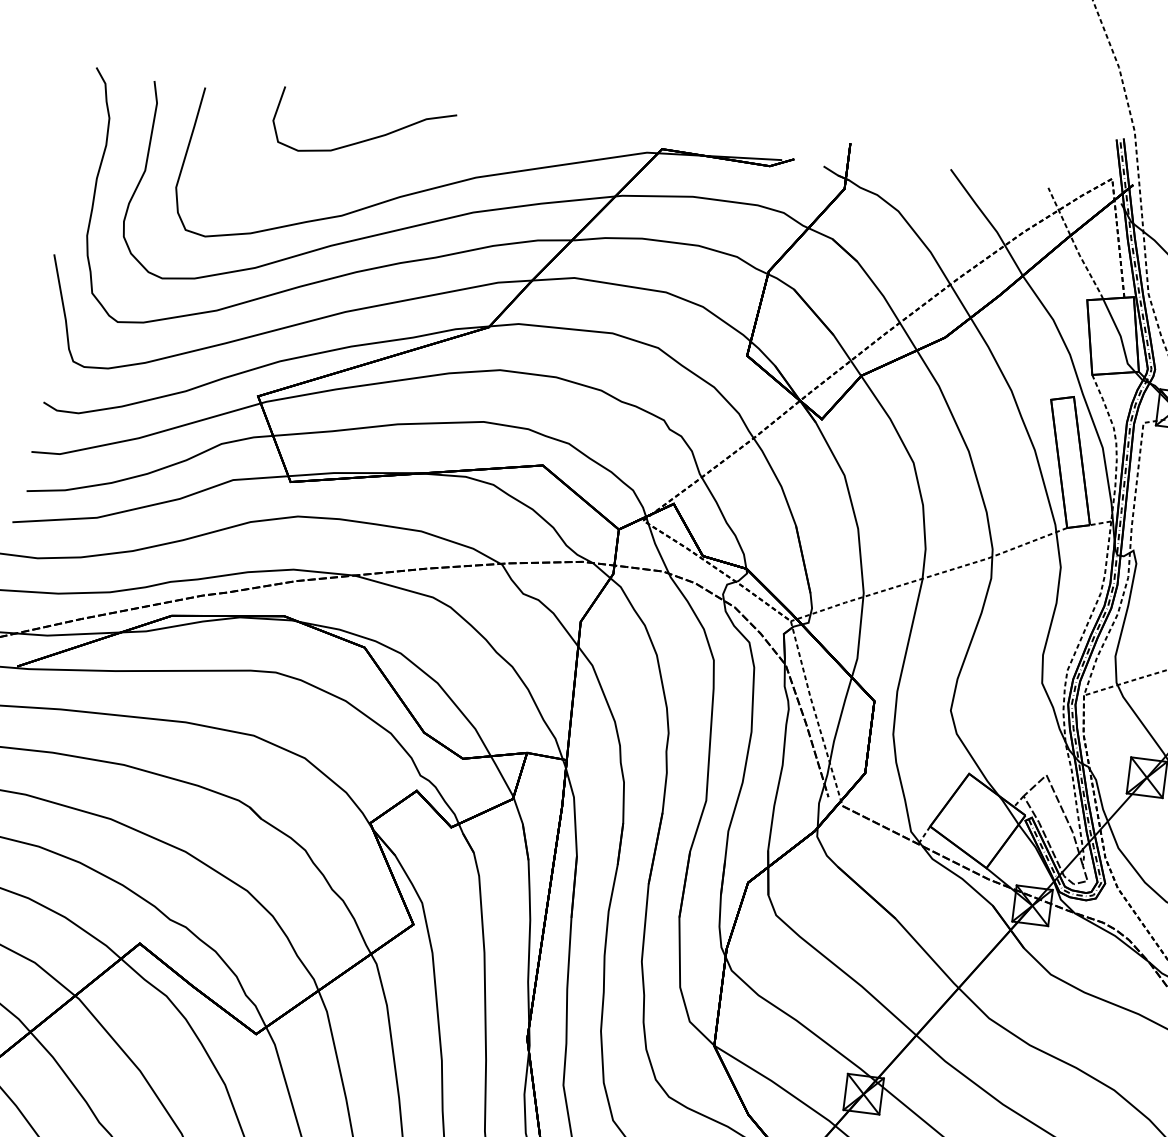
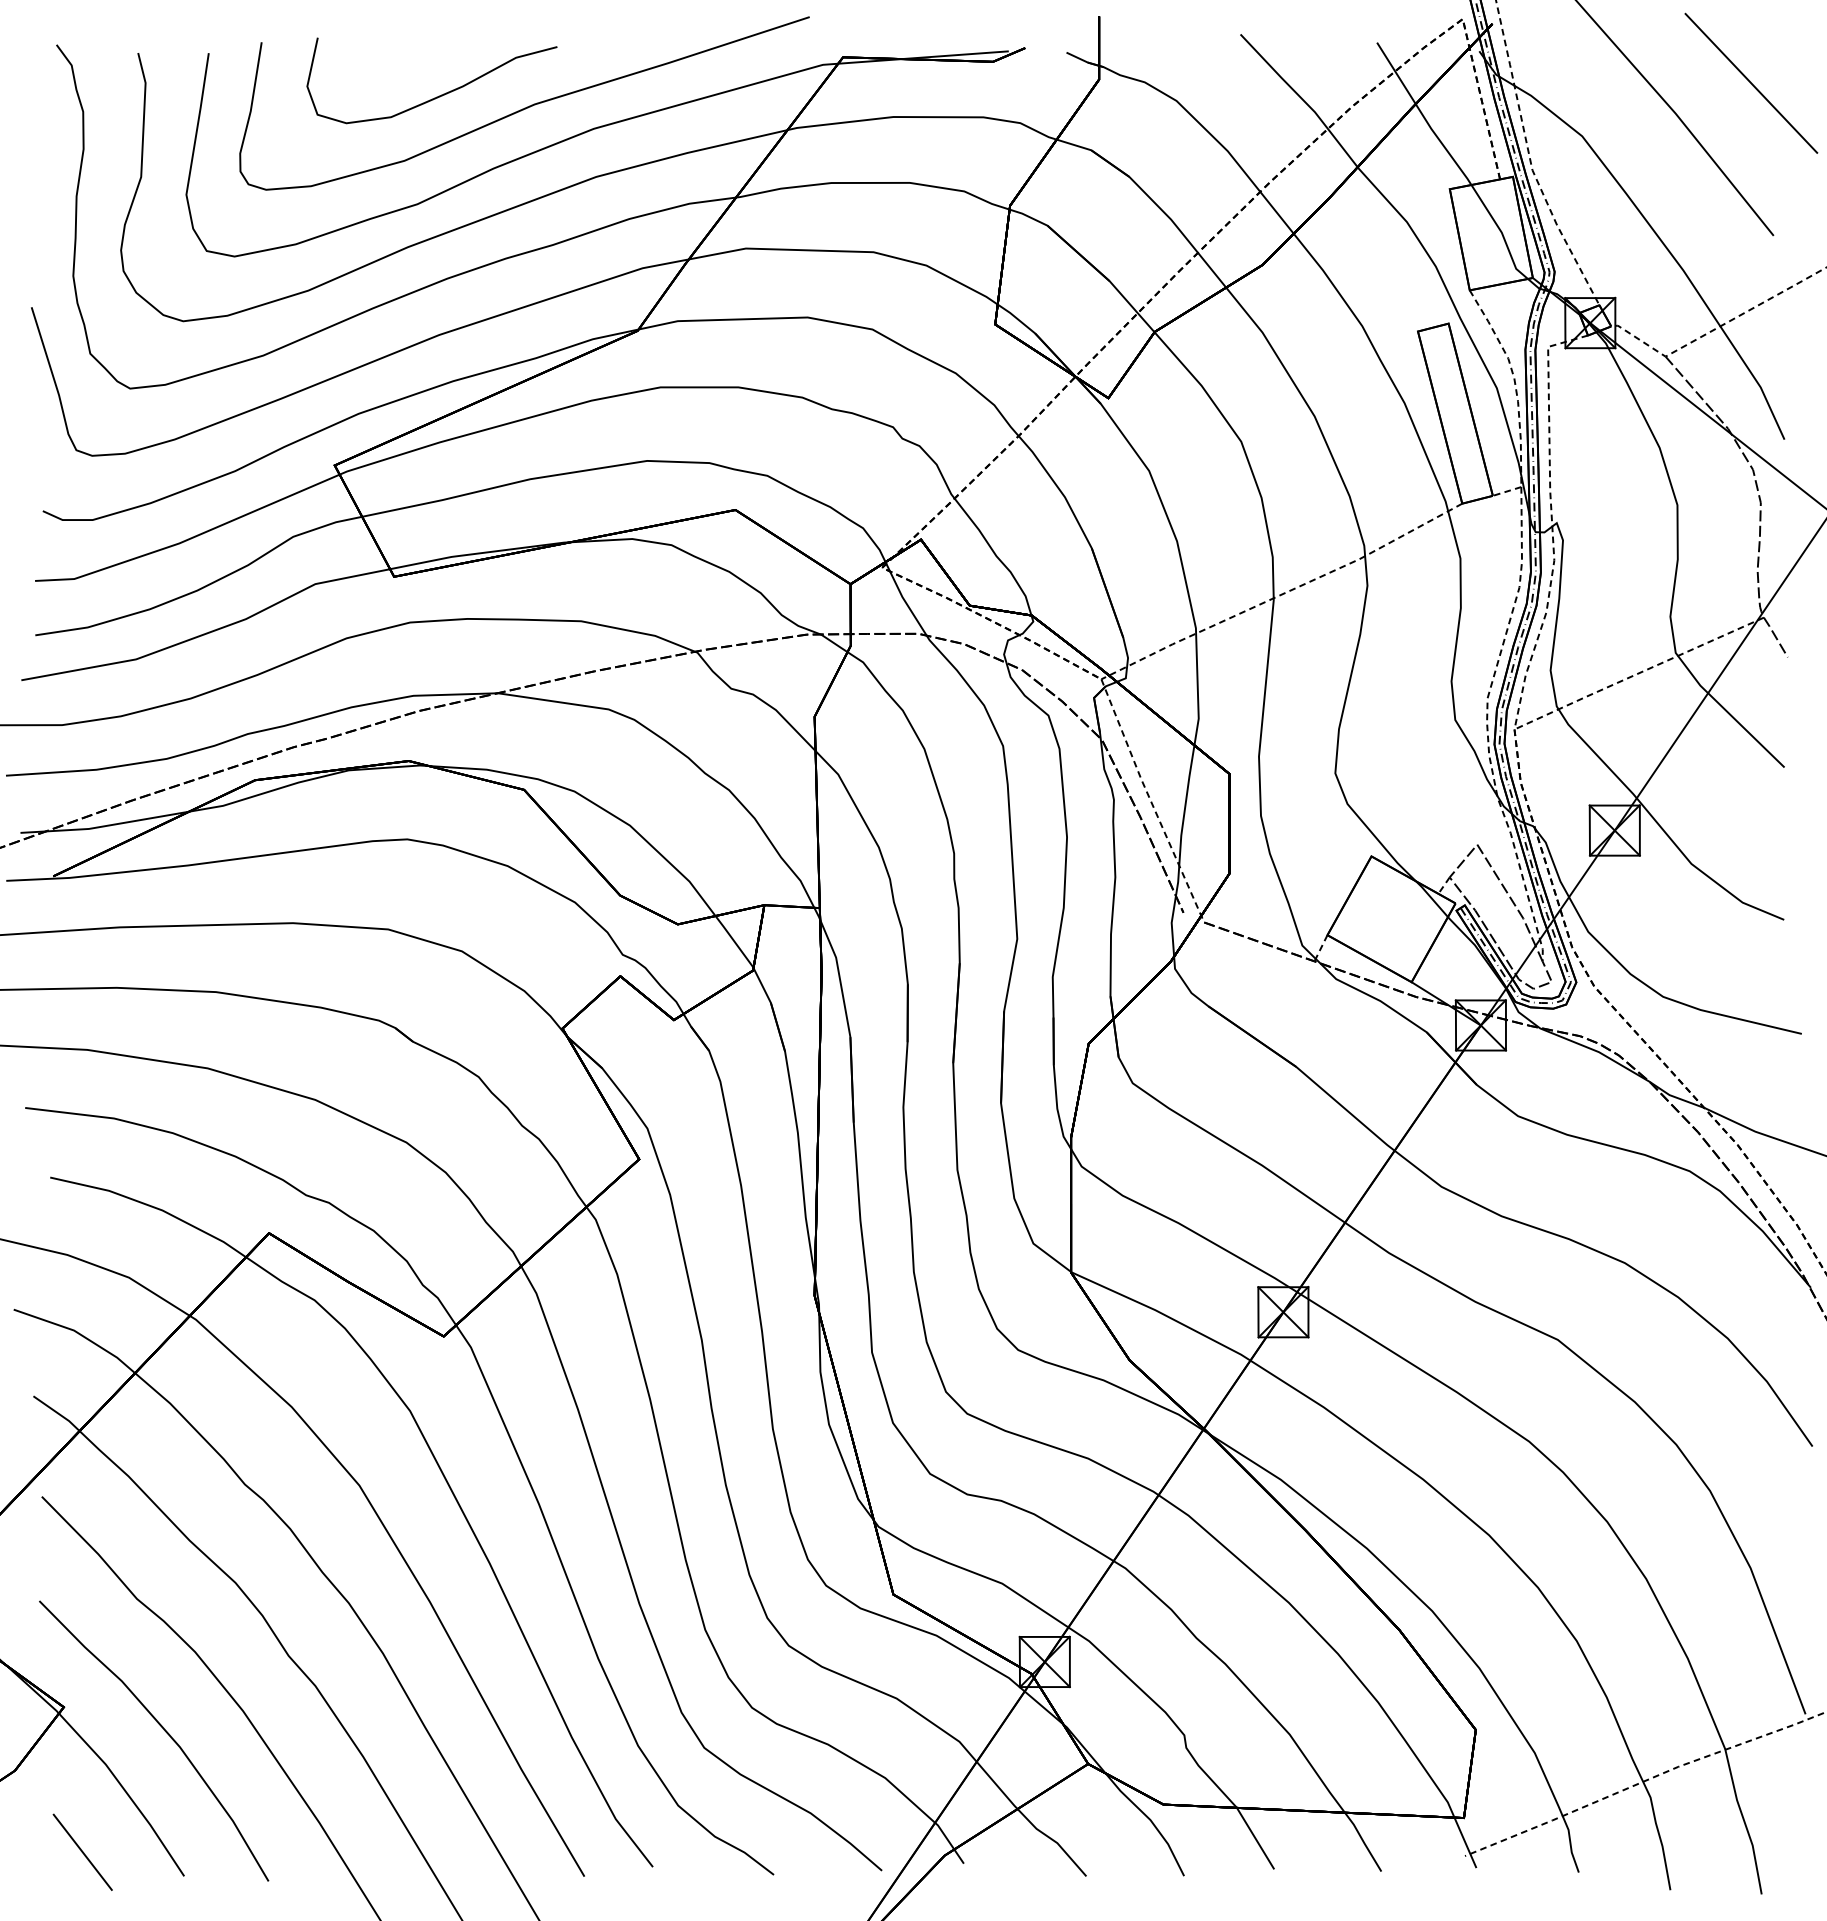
curve: (427, 155) -> (524, 107), added
line: (1074, 245) -> (1423, 116), dashed -> solid

